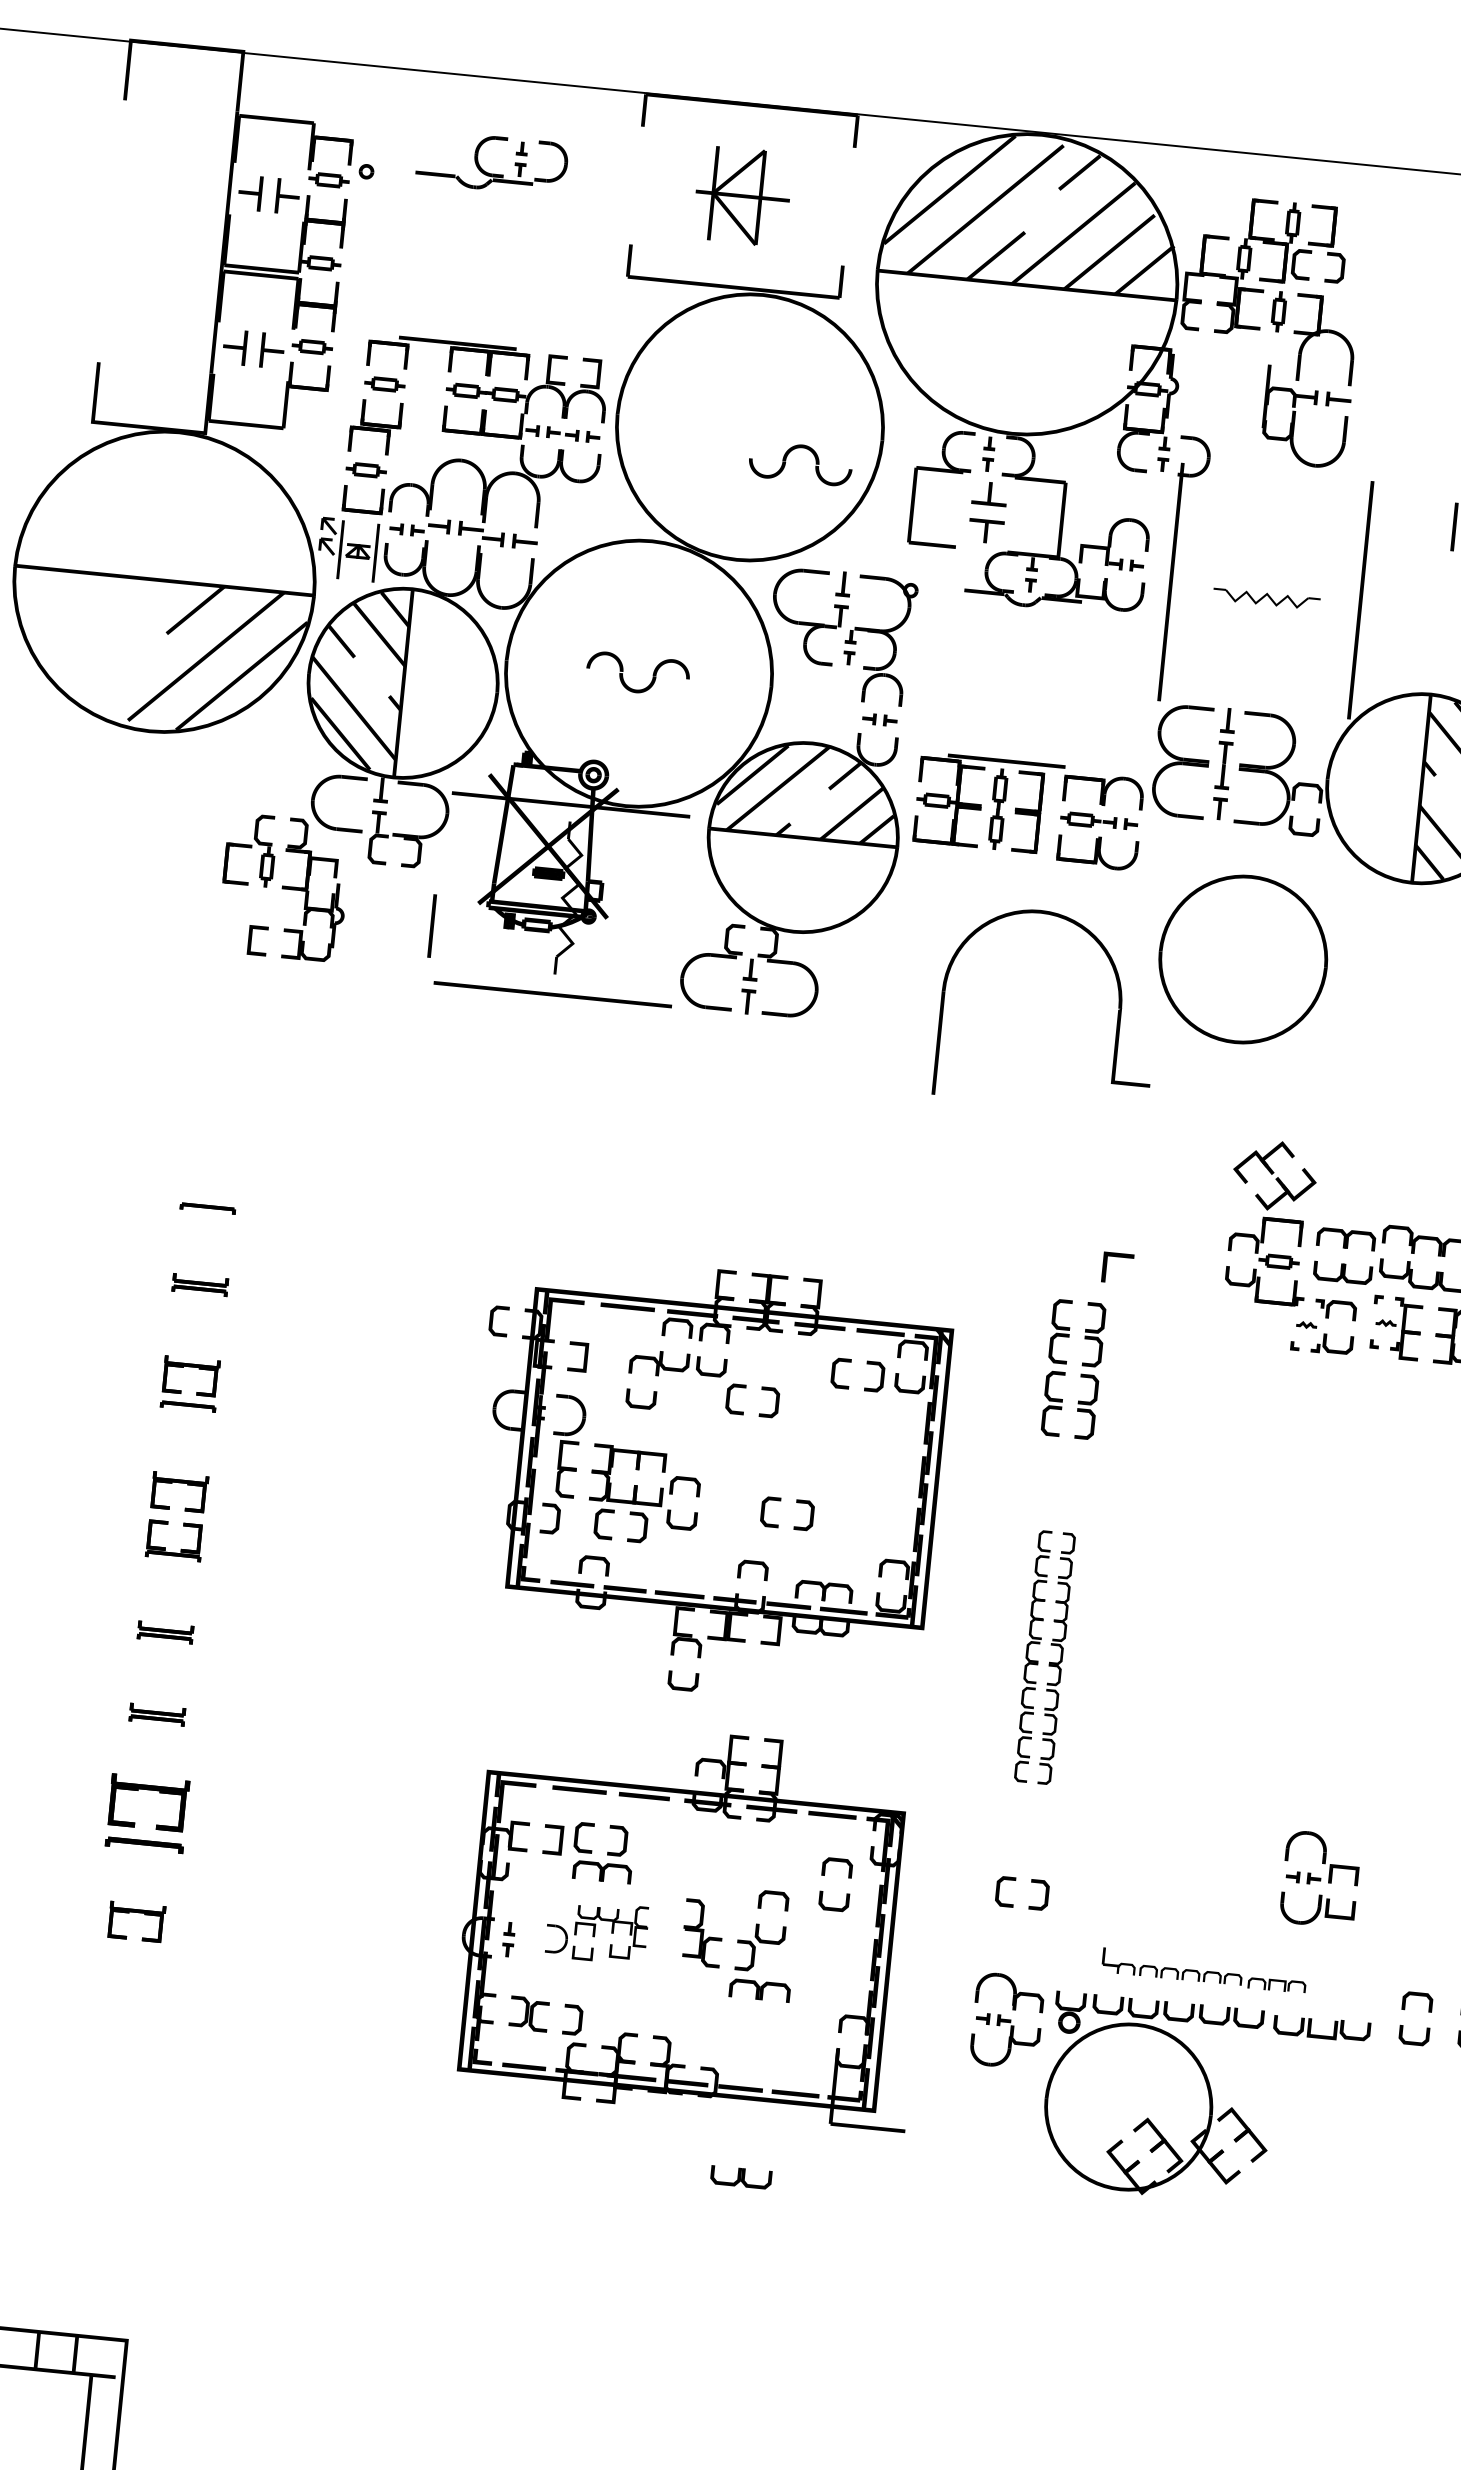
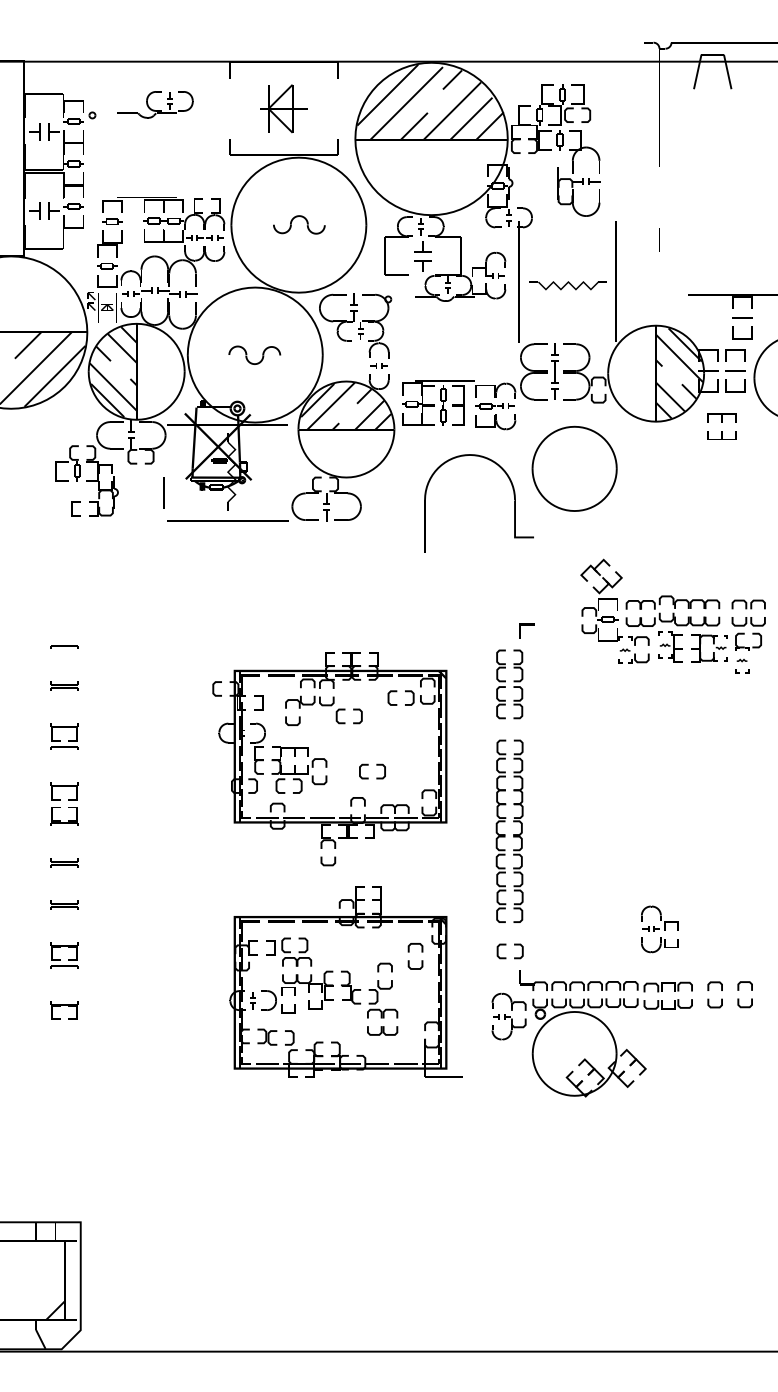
part: (804, 449) -> (300, 217), moved
part: (1265, 598) -> (567, 285), size x1.43
part: (1044, 1656) -> (509, 830), size x1.43
part: (147, 1814) -> (64, 955), size x0.71
part: (597, 1930) -> (297, 991), size x1.43
part: (1203, 1971) -> (605, 981), size x1.67
part: (741, 2176) -> (382, 1030), moved

